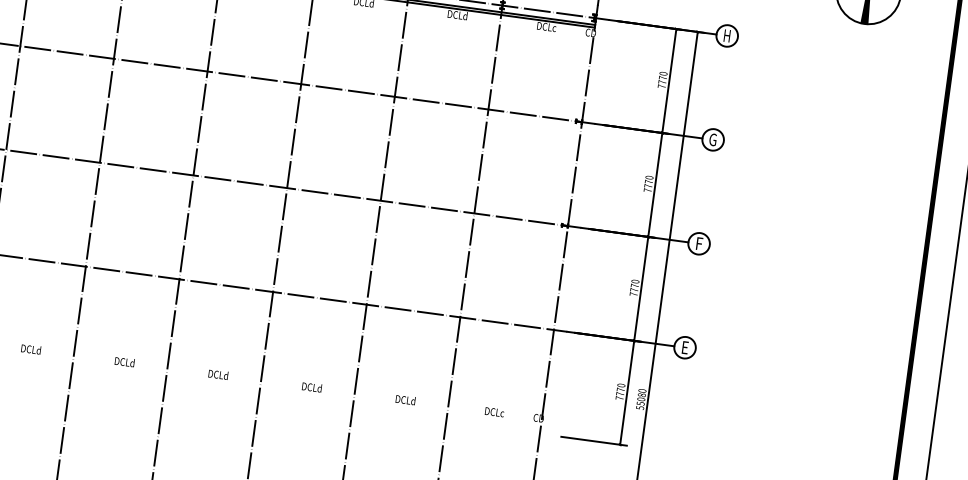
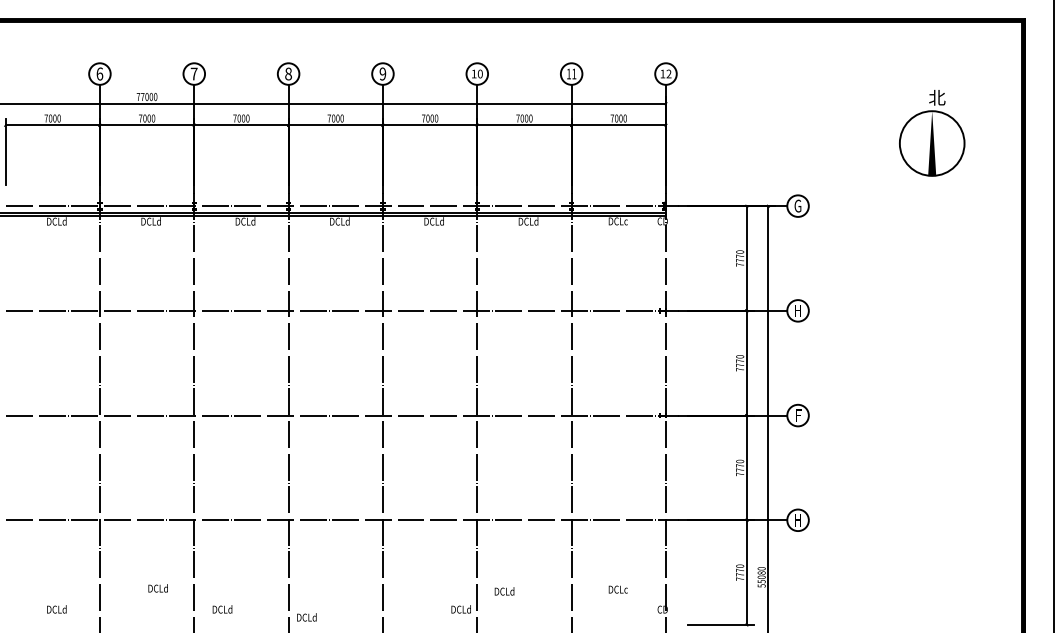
text: (726, 35) -> (797, 205), H -> G
text: (712, 139) -> (797, 310), G -> H
text: (685, 347) -> (798, 520), E -> H
text: (30, 349) -> (157, 588), moved
text: (124, 362) -> (222, 609), moved
text: (218, 374) -> (306, 617), moved
text: (311, 387) -> (460, 609), moved
text: (405, 400) -> (504, 591), moved
text: (493, 412) -> (617, 589), moved

